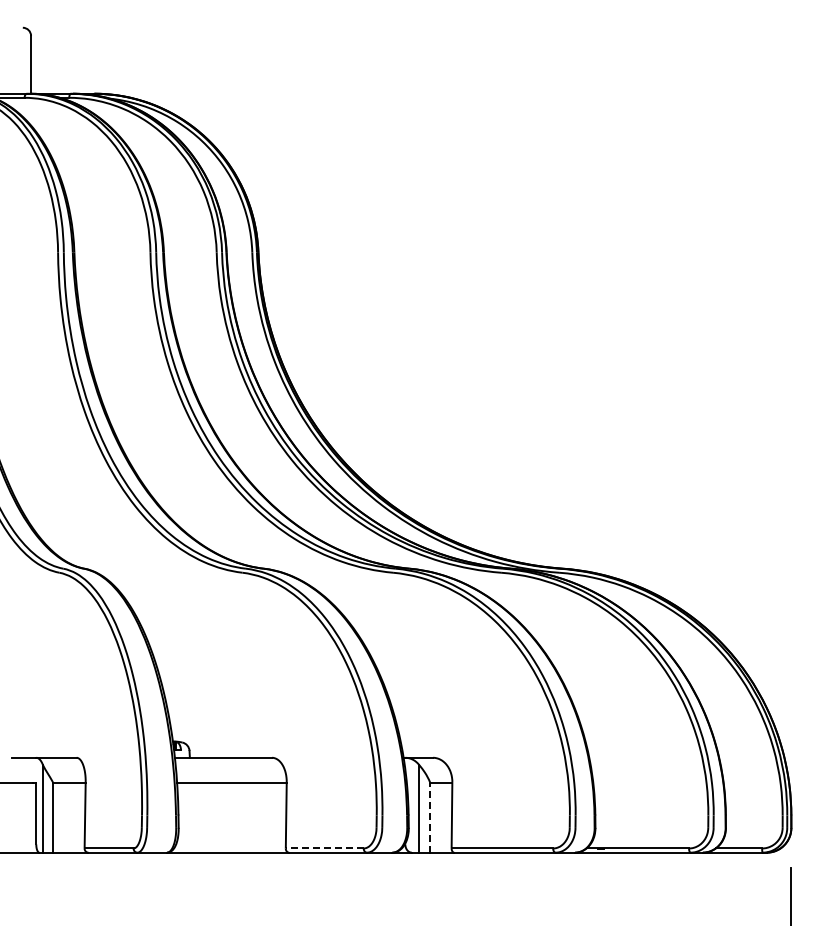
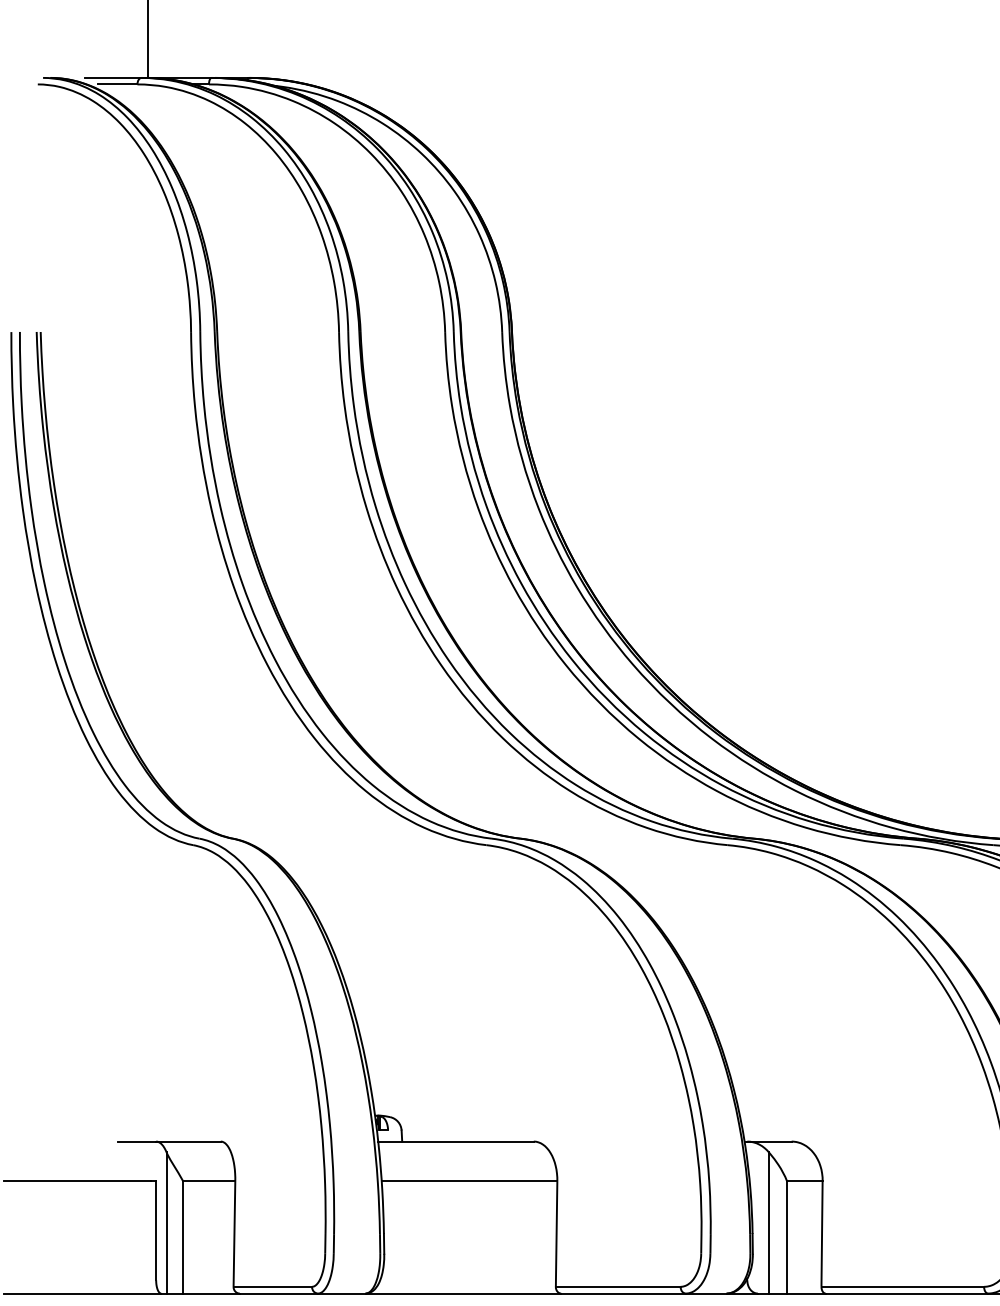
line: (430, 817) -> (787, 1237), dashed -> solid
line: (324, 848) -> (617, 1286), dashed -> solid

